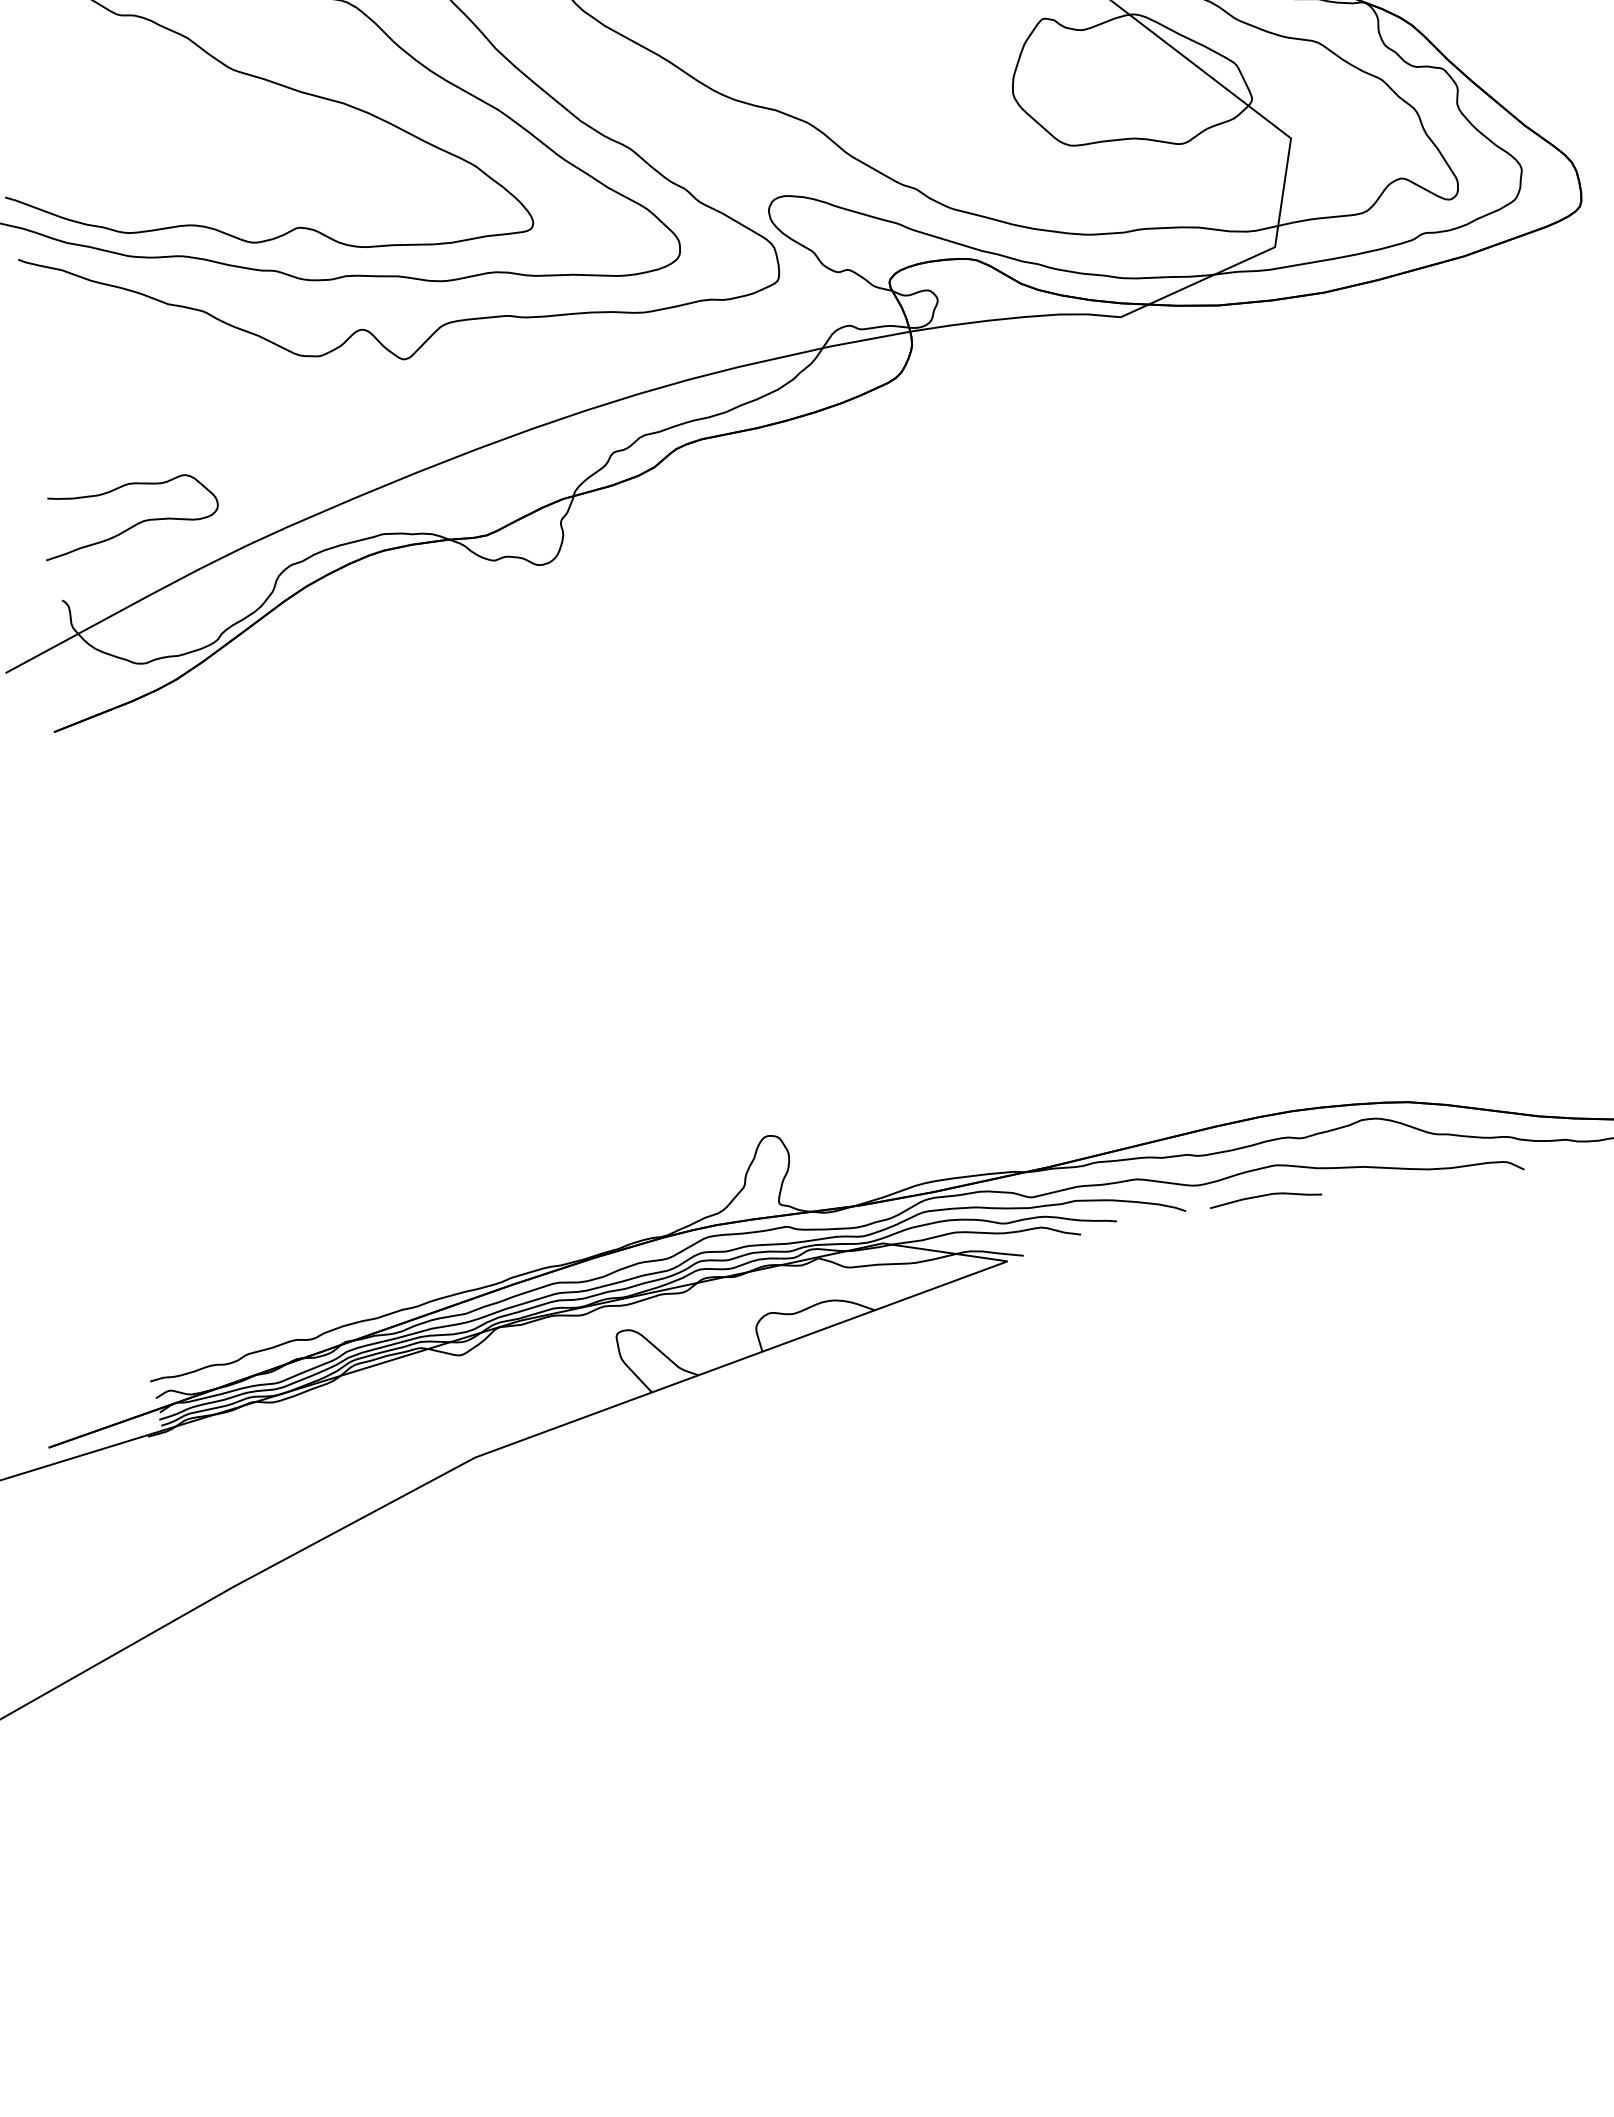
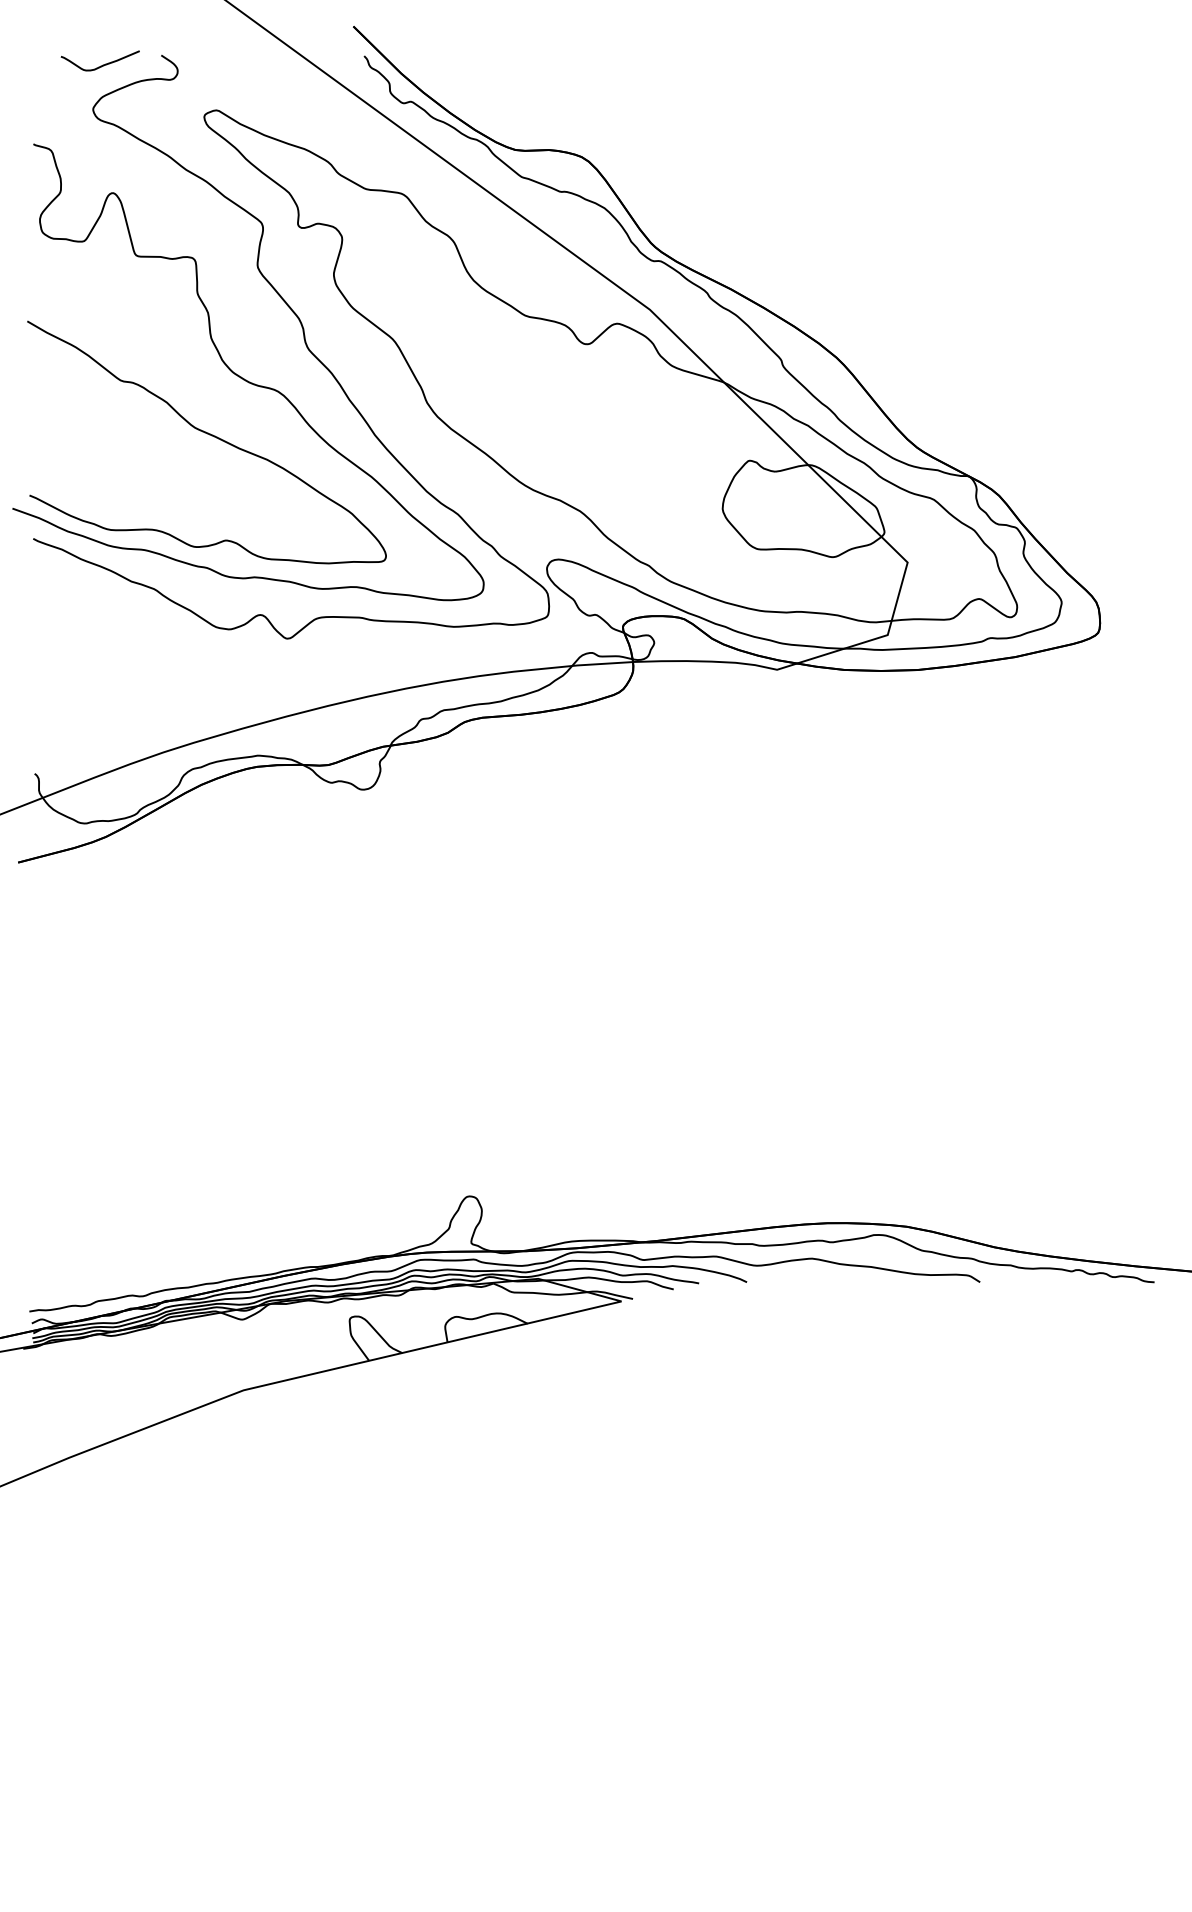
curve: (136, 523) -> (91, 727), removed
curve: (1264, 1196) -> (801, 1278), removed

